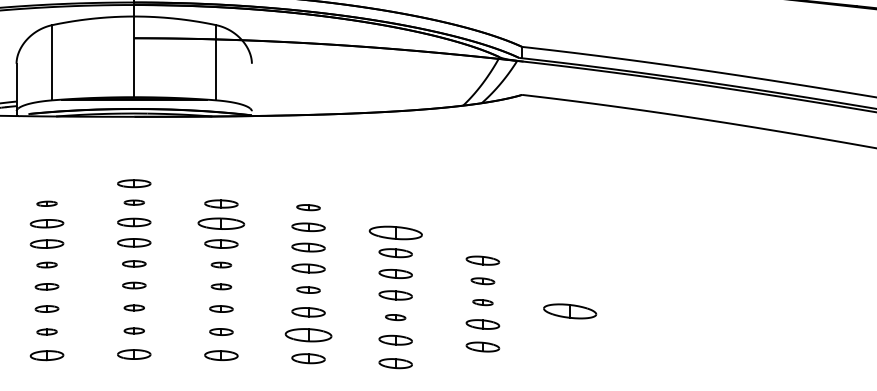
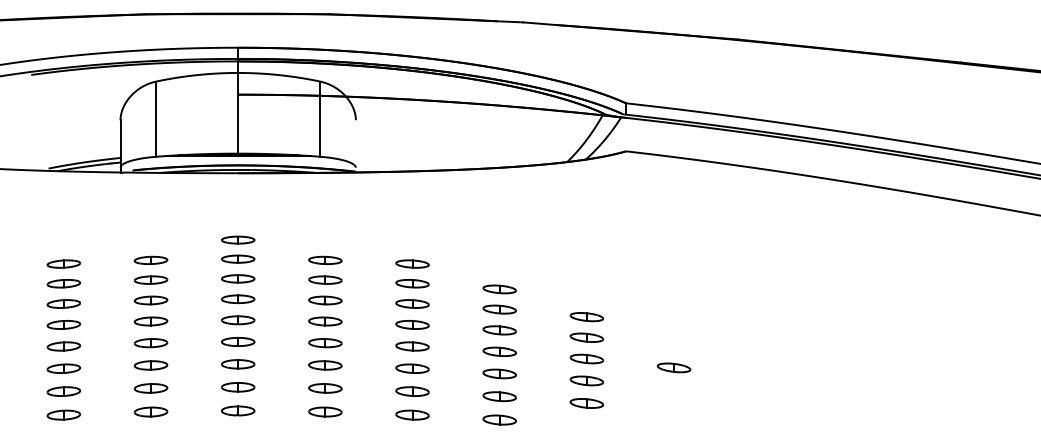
part: (134, 202) -> (238, 258), size x1.67
part: (46, 203) -> (150, 259), size x1.67
part: (308, 207) -> (412, 263), size x1.43
part: (221, 223) -> (325, 279), size x0.71
part: (395, 233) -> (499, 289), size x0.62
part: (134, 264) -> (238, 320), size x1.43
part: (46, 265) -> (150, 321), size x1.67
part: (221, 265) -> (325, 321), size x1.67
part: (482, 281) -> (586, 337), size x1.43
part: (134, 285) -> (238, 341), size x1.43
part: (46, 287) -> (150, 343), size x1.43
part: (221, 287) -> (325, 343), size x1.67
part: (308, 290) -> (412, 346), size x1.43
part: (482, 302) -> (586, 358), size x1.67
part: (134, 308) -> (238, 364), size x1.67
part: (46, 309) -> (150, 365), size x1.43
part: (221, 309) -> (325, 365), size x1.43
part: (569, 311) -> (673, 367), size x0.62
part: (395, 317) -> (499, 373), size x1.67
part: (134, 331) -> (238, 387), size x1.67
part: (46, 332) -> (150, 388), size x1.67
part: (221, 332) -> (325, 388), size x1.43
part: (308, 335) -> (412, 391), size x0.71

